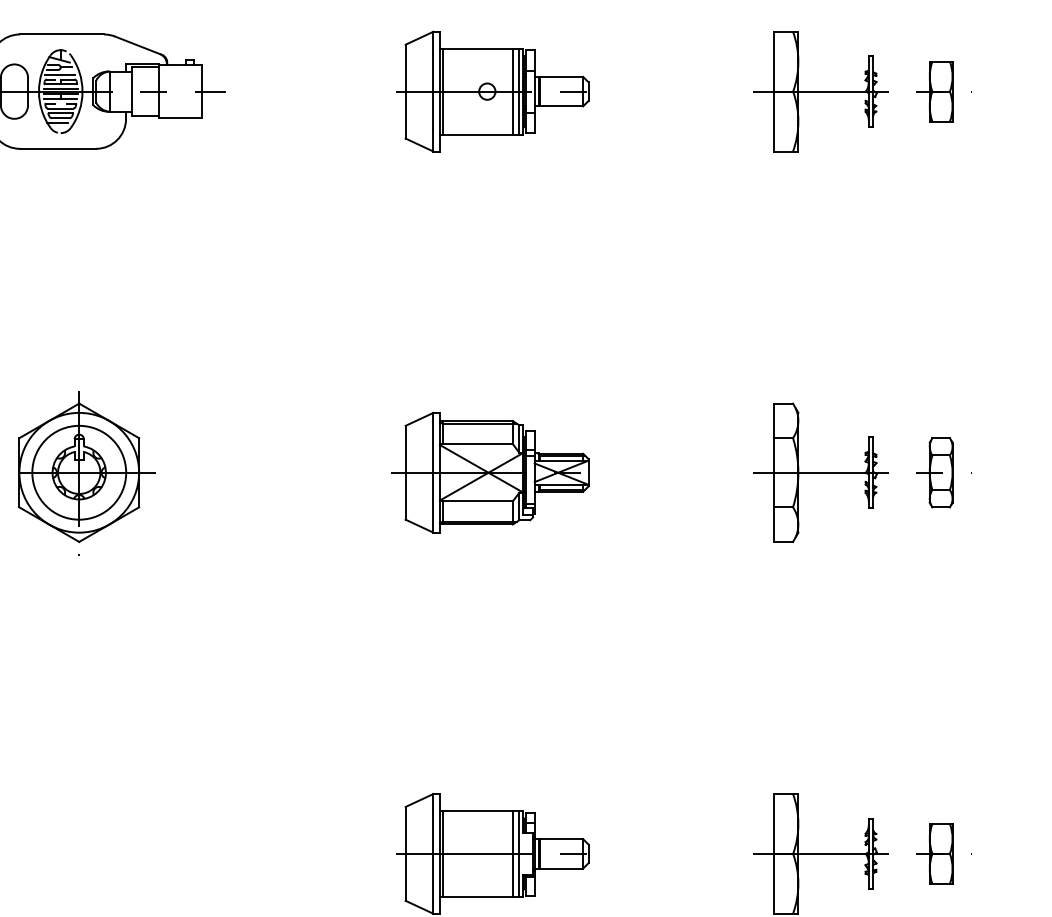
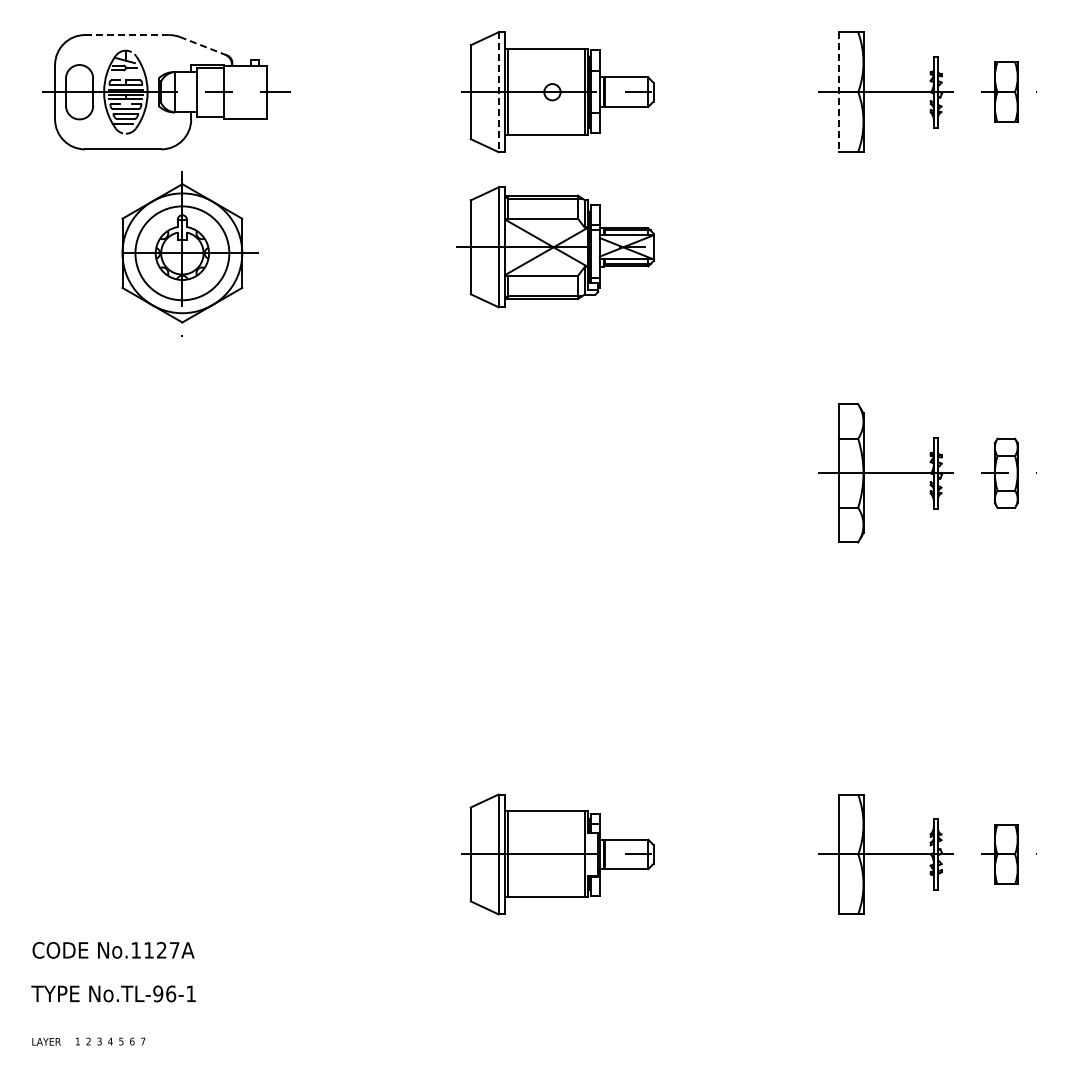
line: (62, 34) -> (127, 35), solid -> dashed
line: (138, 45) -> (203, 46), solid -> dashed
line: (59, 74) -> (124, 75), removed
line: (433, 91) -> (498, 92), solid -> dashed
line: (512, 91) -> (577, 92), removed
line: (774, 91) -> (839, 92), solid -> dashed
part: (86, 472) -> (189, 253), moved
part: (490, 472) -> (555, 247), moved
line: (512, 853) -> (577, 854), removed

